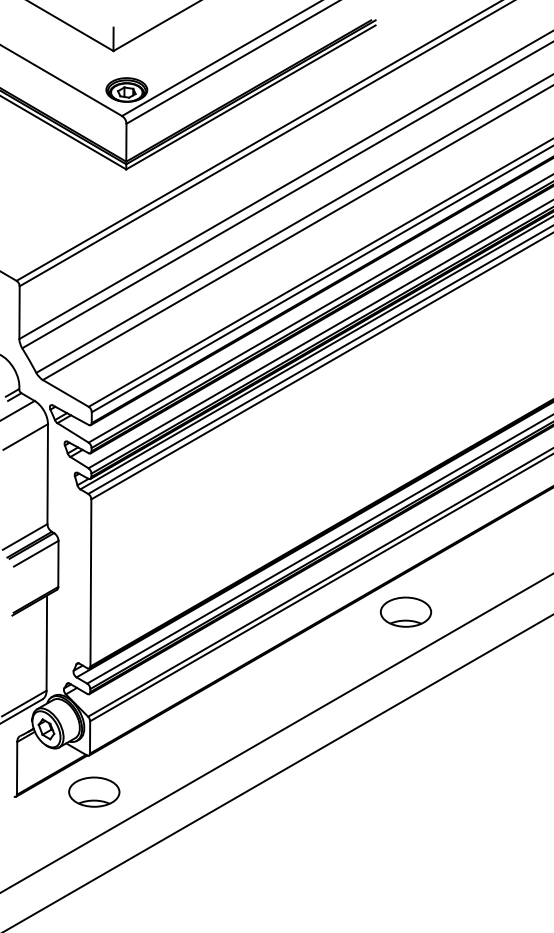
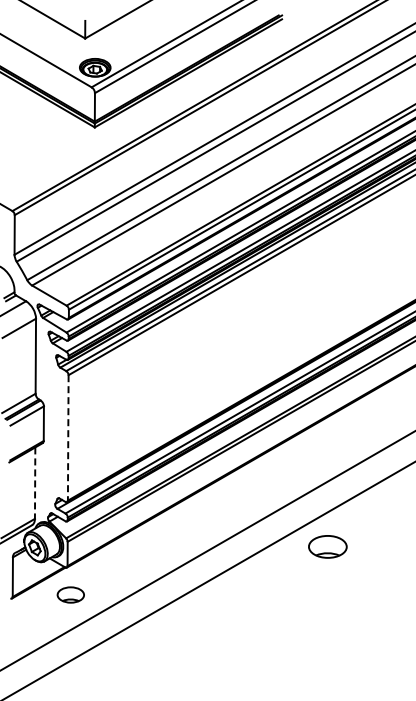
line: (91, 582) -> (68, 437), solid -> dashed
part: (405, 611) -> (327, 546), moved
line: (47, 643) -> (35, 483), solid -> dashed
part: (93, 791) -> (70, 594), size x0.7

